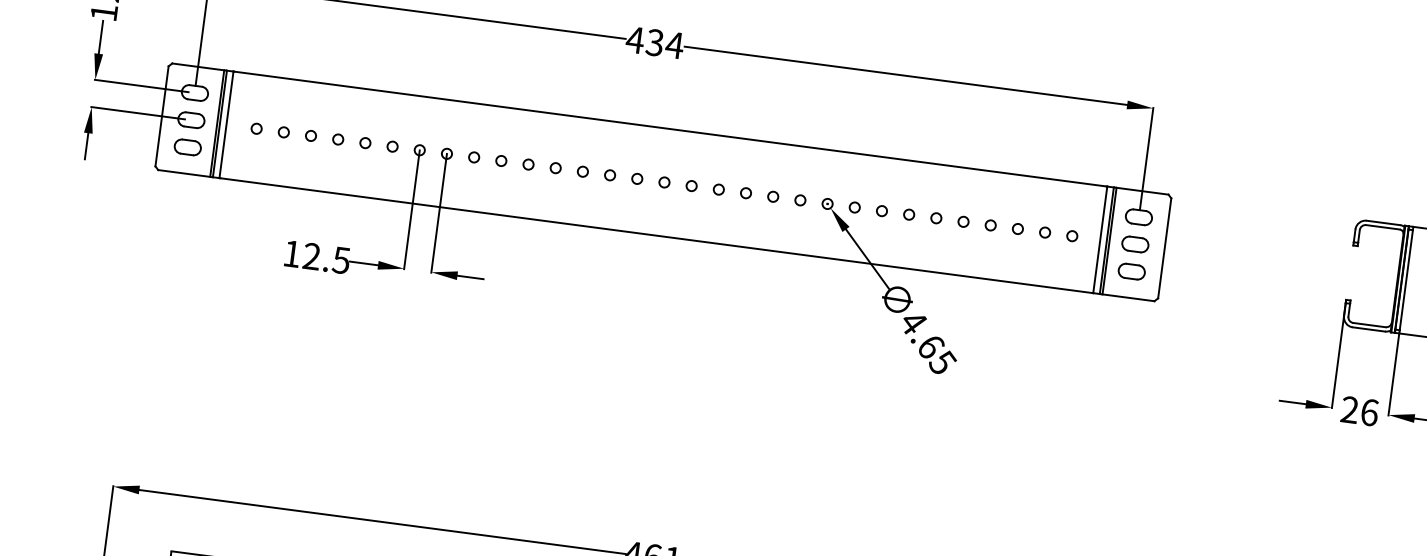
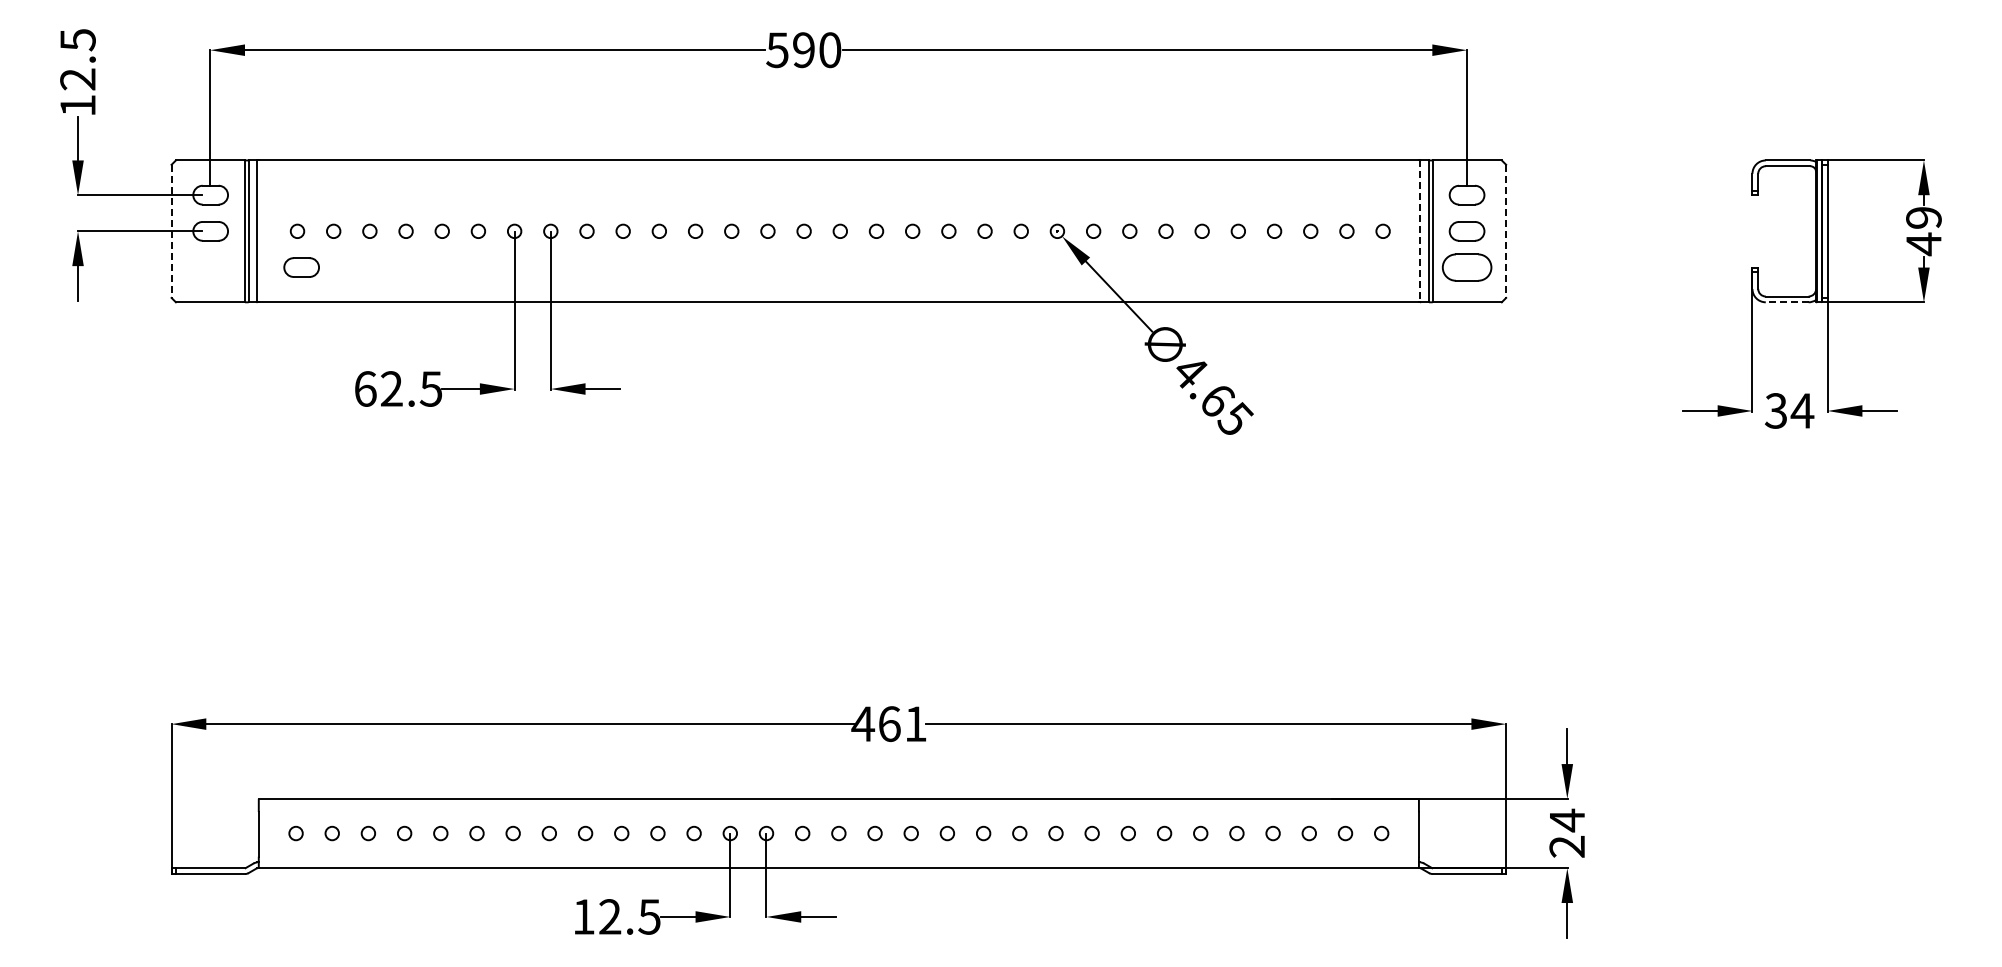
text: (654, 42) -> (803, 50), 434 -> 590
line: (161, 116) -> (171, 231), solid -> dashed
part: (187, 147) -> (301, 267), moved
line: (1100, 239) -> (1420, 231), solid -> dashed
line: (1164, 248) -> (1506, 231), solid -> dashed
text: (292, 253) -> (365, 388), 12.5 -> 62.5
part: (1131, 271) -> (1466, 267), size x1.4
line: (1368, 329) -> (1786, 302), solid -> dashed
text: (1359, 410) -> (1789, 410), 26 -> 34

